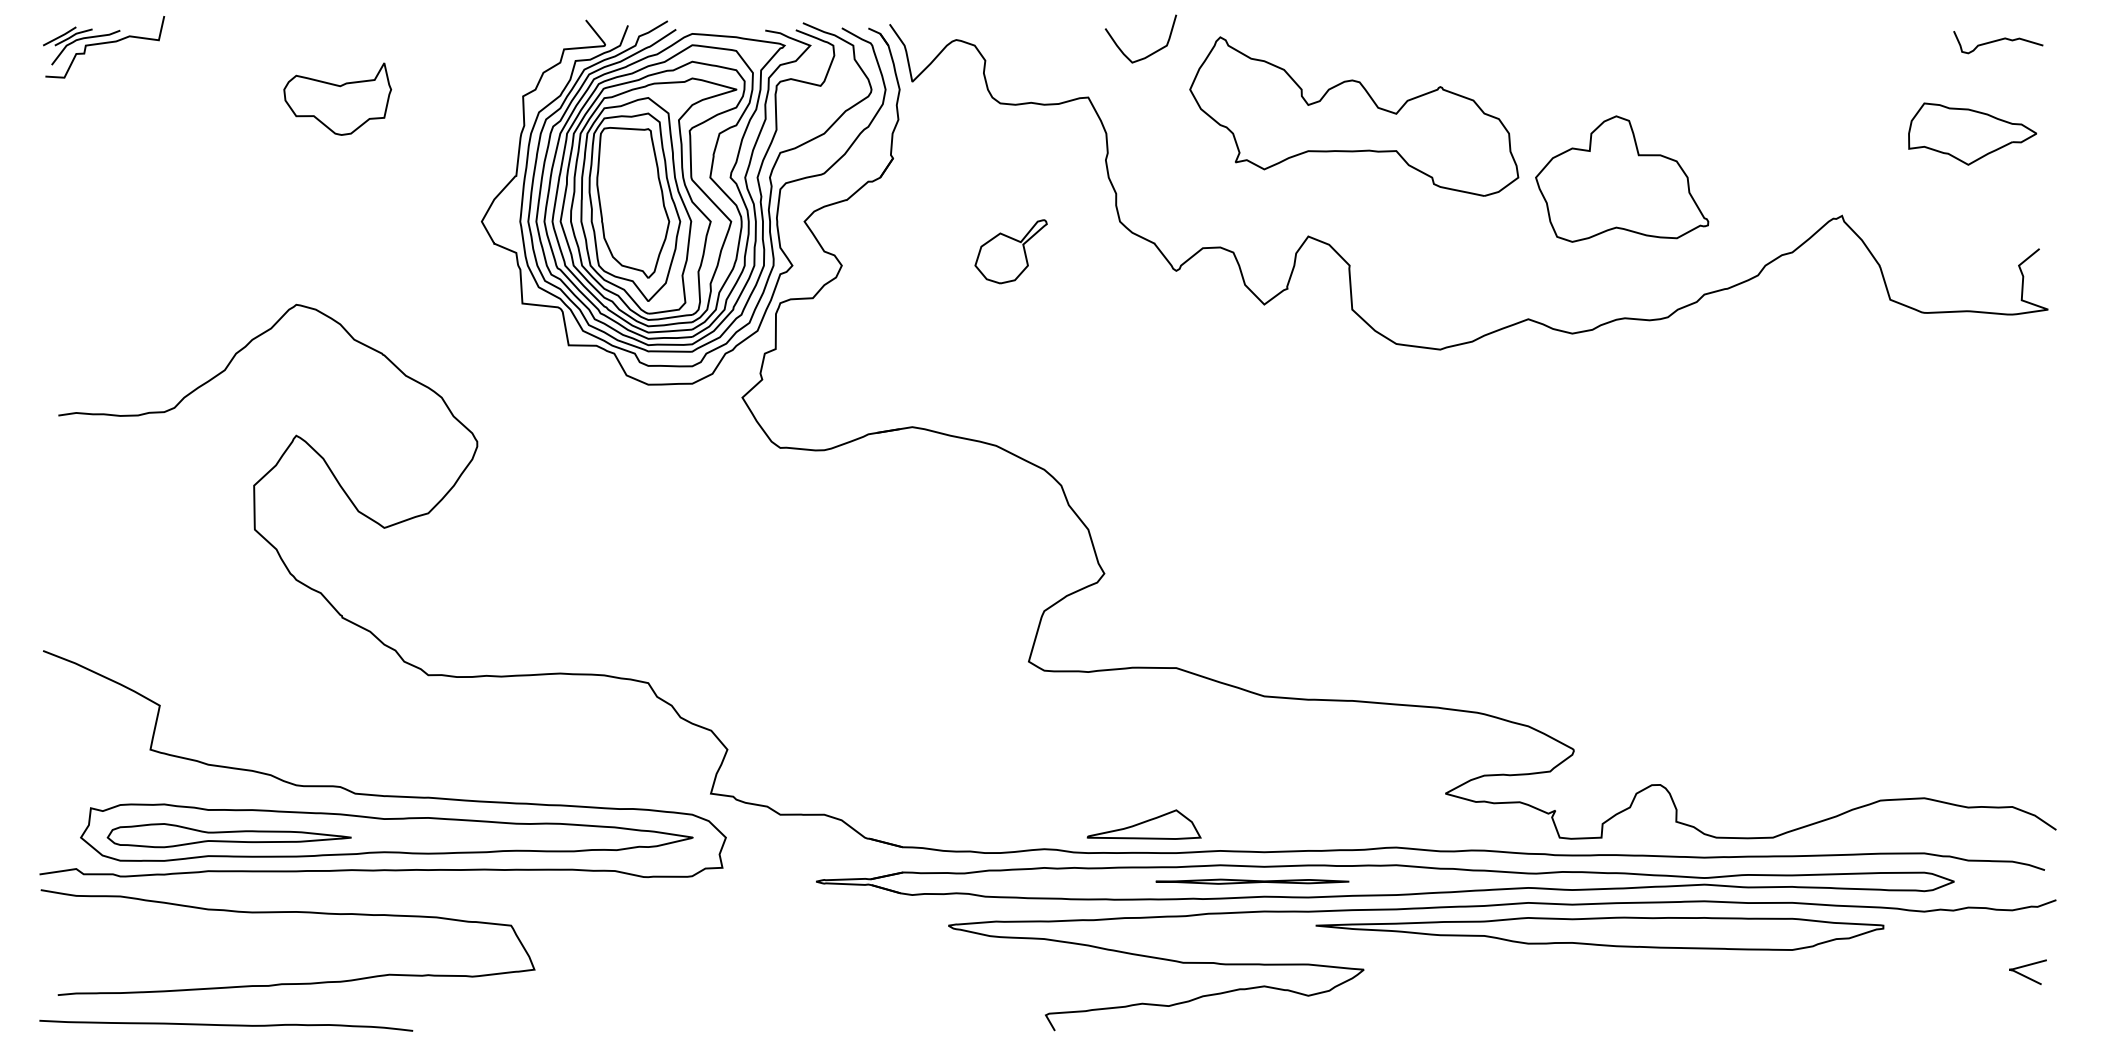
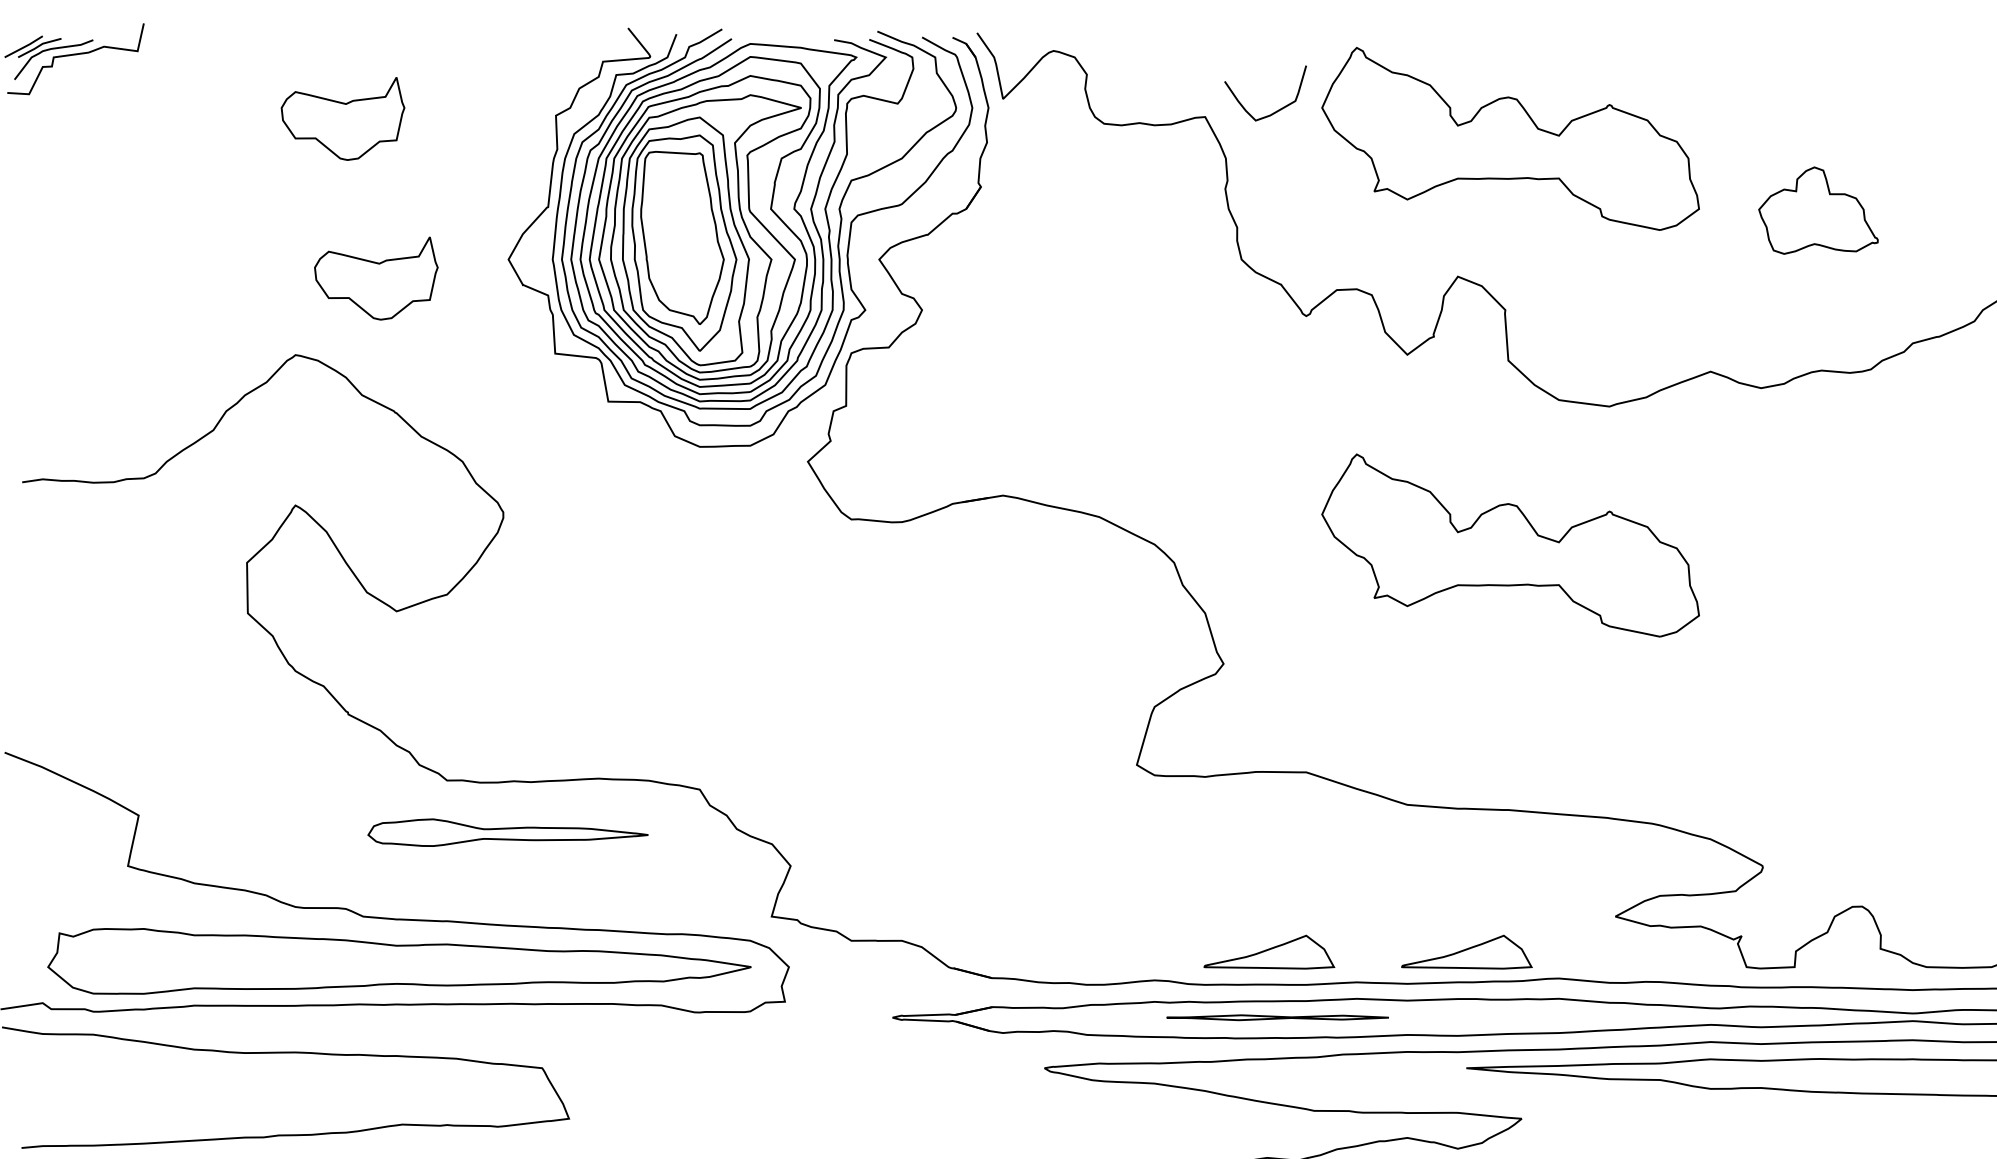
curve: (1149, 54) -> (1275, 111), moved
part: (1622, 178) -> (1818, 210), size x0.6
part: (366, 237) -> (376, 277), added
part: (1010, 251) -> (1115, 293), removed
part: (1354, 470) -> (1510, 545), added
part: (1315, 824) -> (1466, 952), added
part: (228, 835) -> (507, 832), moved
part: (1252, 881) -> (1277, 1017), moved

